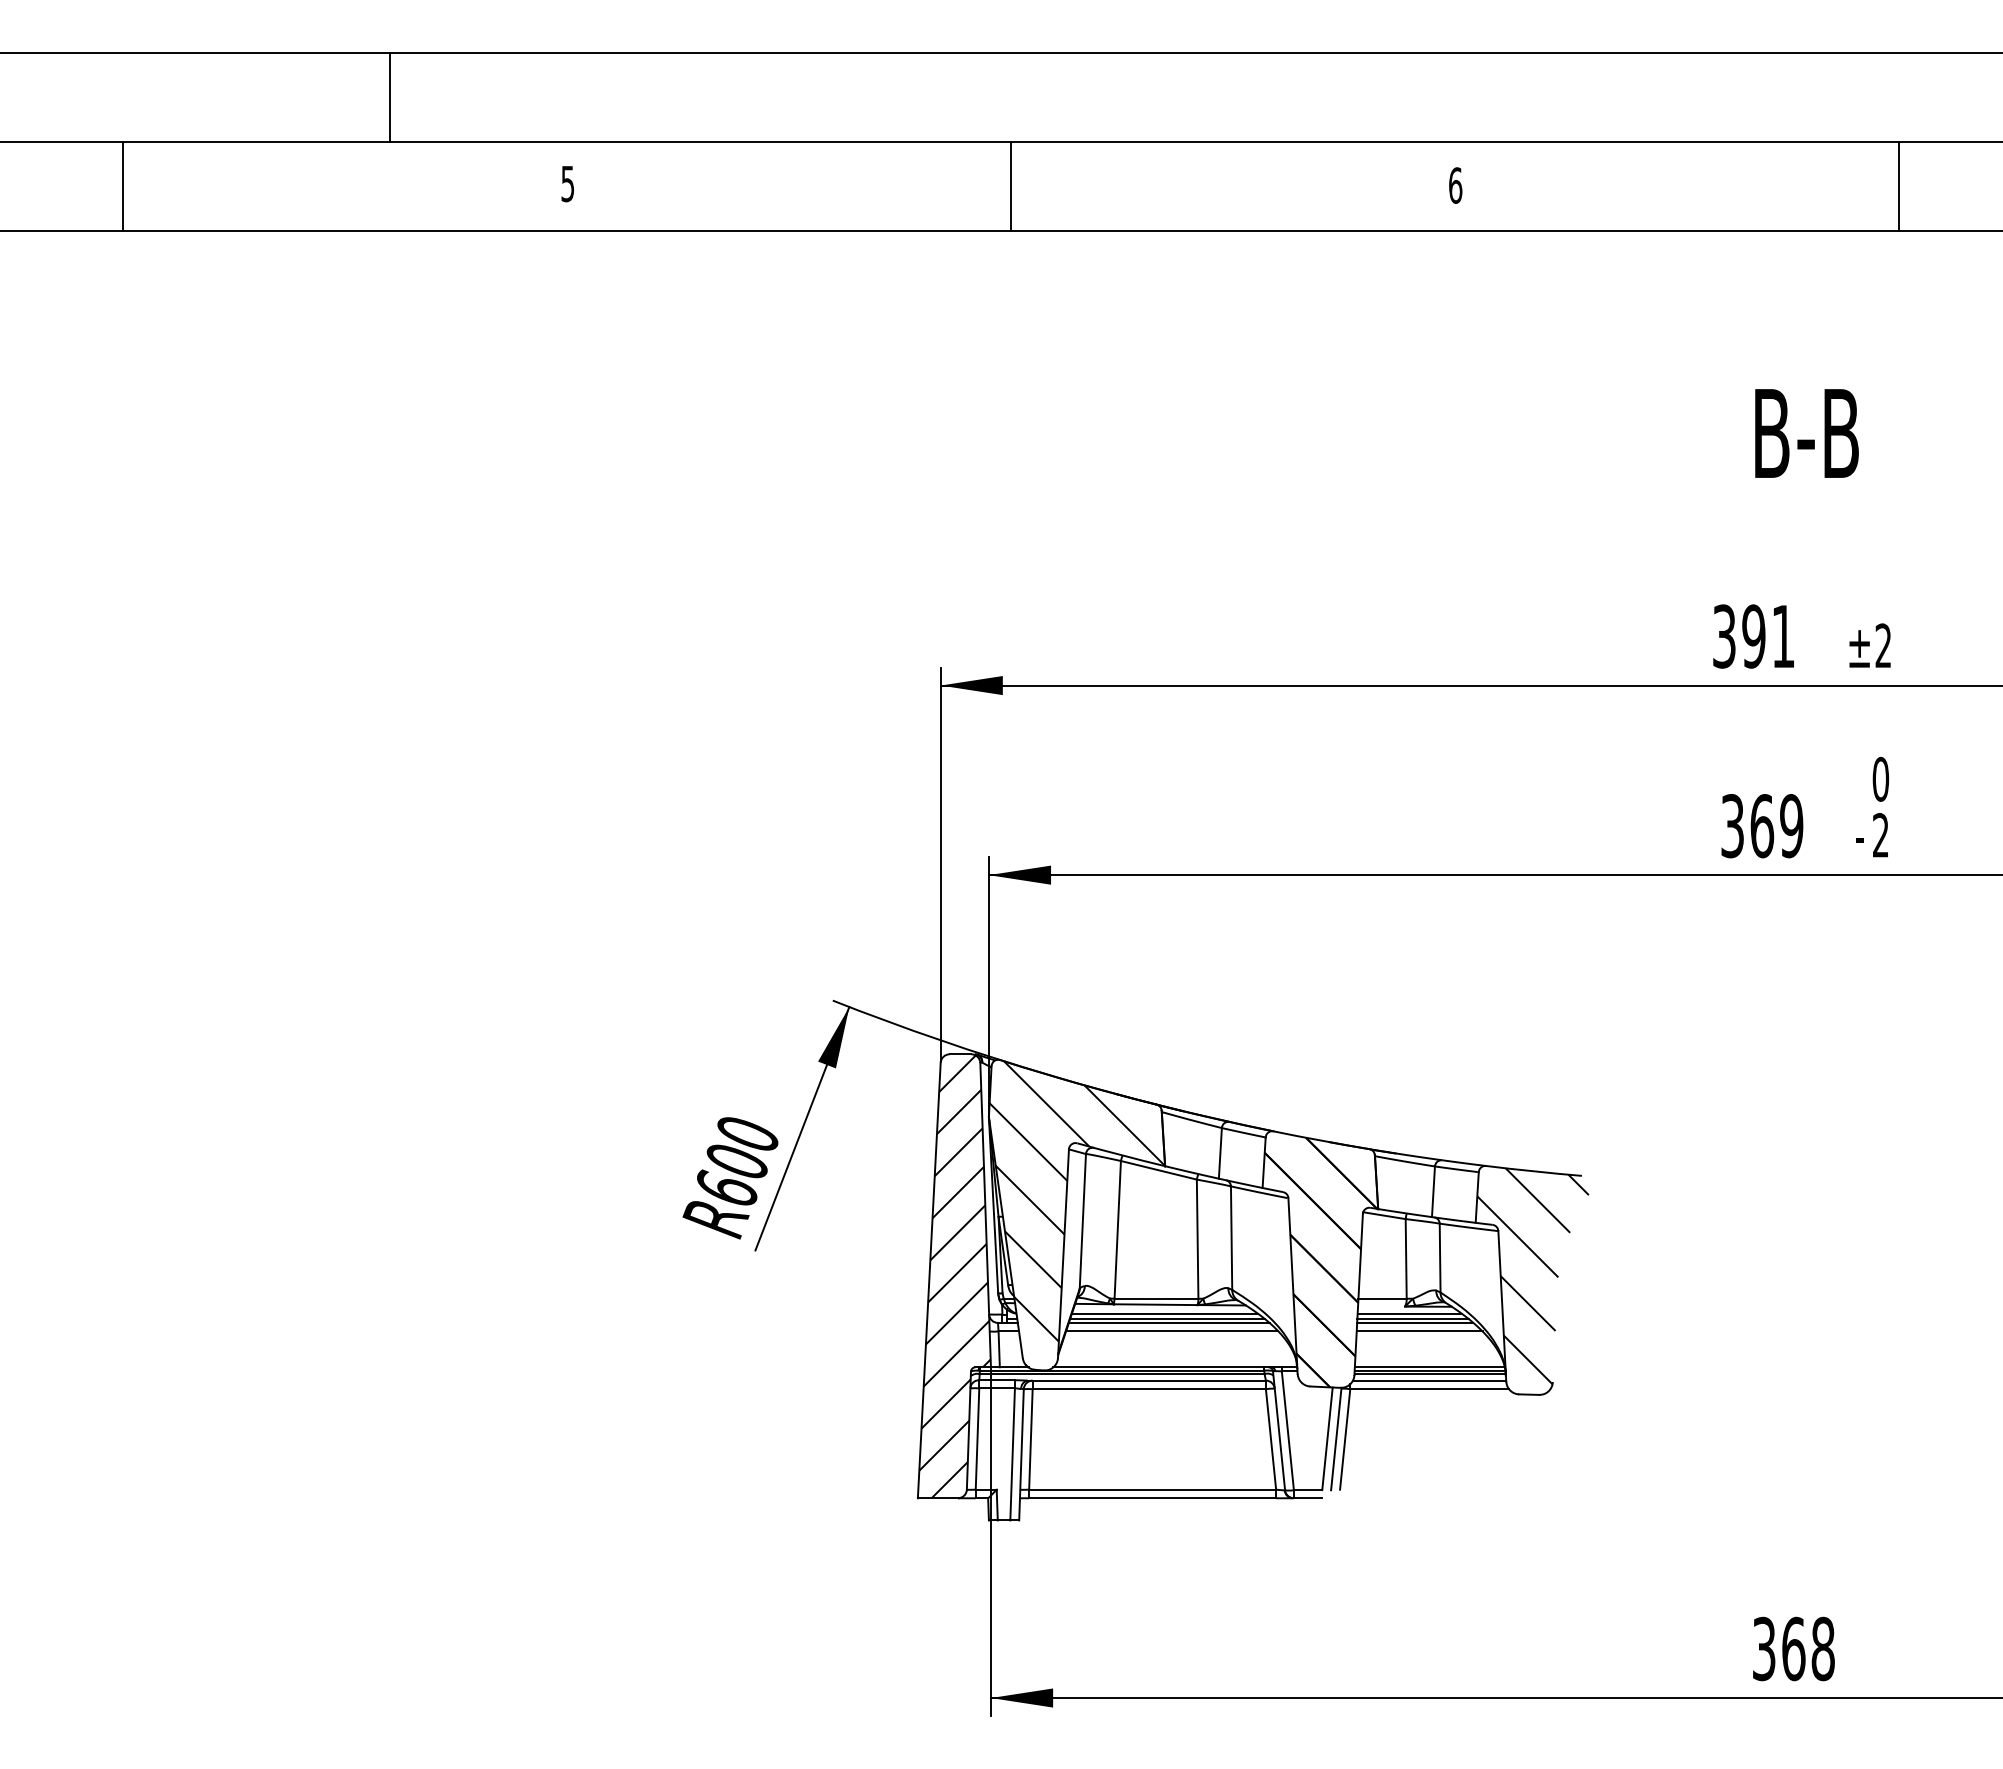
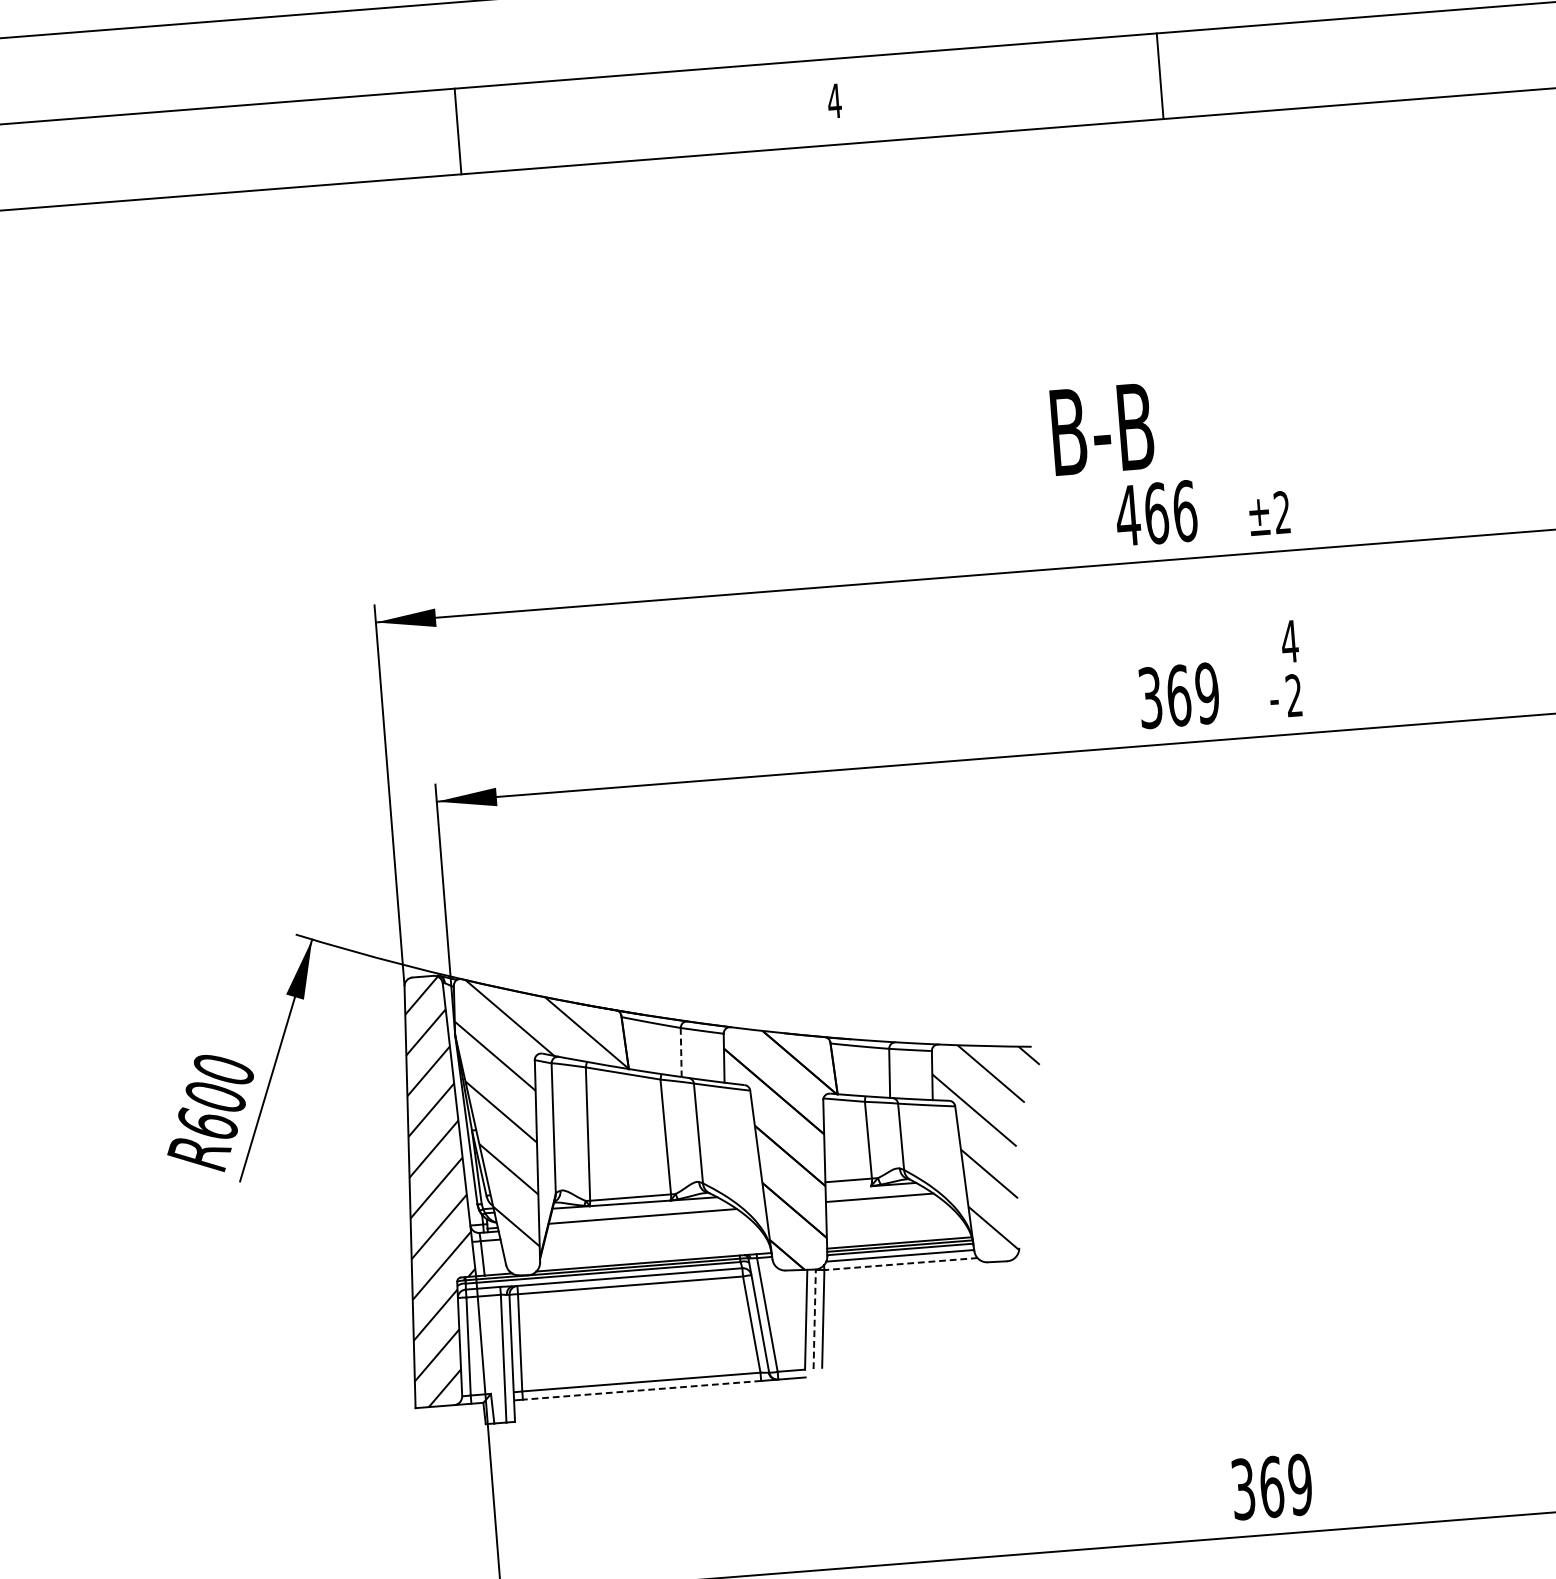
line: (1011, 185) -> (458, 130), moved
text: (1455, 185) -> (834, 101), 6 -> 4
line: (1899, 185) -> (1160, 75), moved
text: (1806, 433) -> (1102, 429), moved
text: (1753, 636) -> (1156, 513), 391 -> 466
text: (1880, 778) -> (1289, 640), 0 -> 4
line: (1220, 1153) -> (681, 1052), solid -> dashed
line: (1164, 1314) -> (639, 1212), removed
line: (1409, 1314) -> (875, 1193), removed
line: (1168, 1322) -> (643, 1219), removed
line: (1415, 1322) -> (882, 1200), removed
line: (1172, 1331) -> (648, 1227), removed
line: (1419, 1331) -> (886, 1209), removed
line: (1429, 1389) -> (900, 1264), solid -> dashed
line: (1336, 1439) -> (814, 1319), solid -> dashed
line: (1152, 1498) -> (641, 1390), solid -> dashed
text: (1822, 1648) -> (1299, 1484), 368 -> 369

